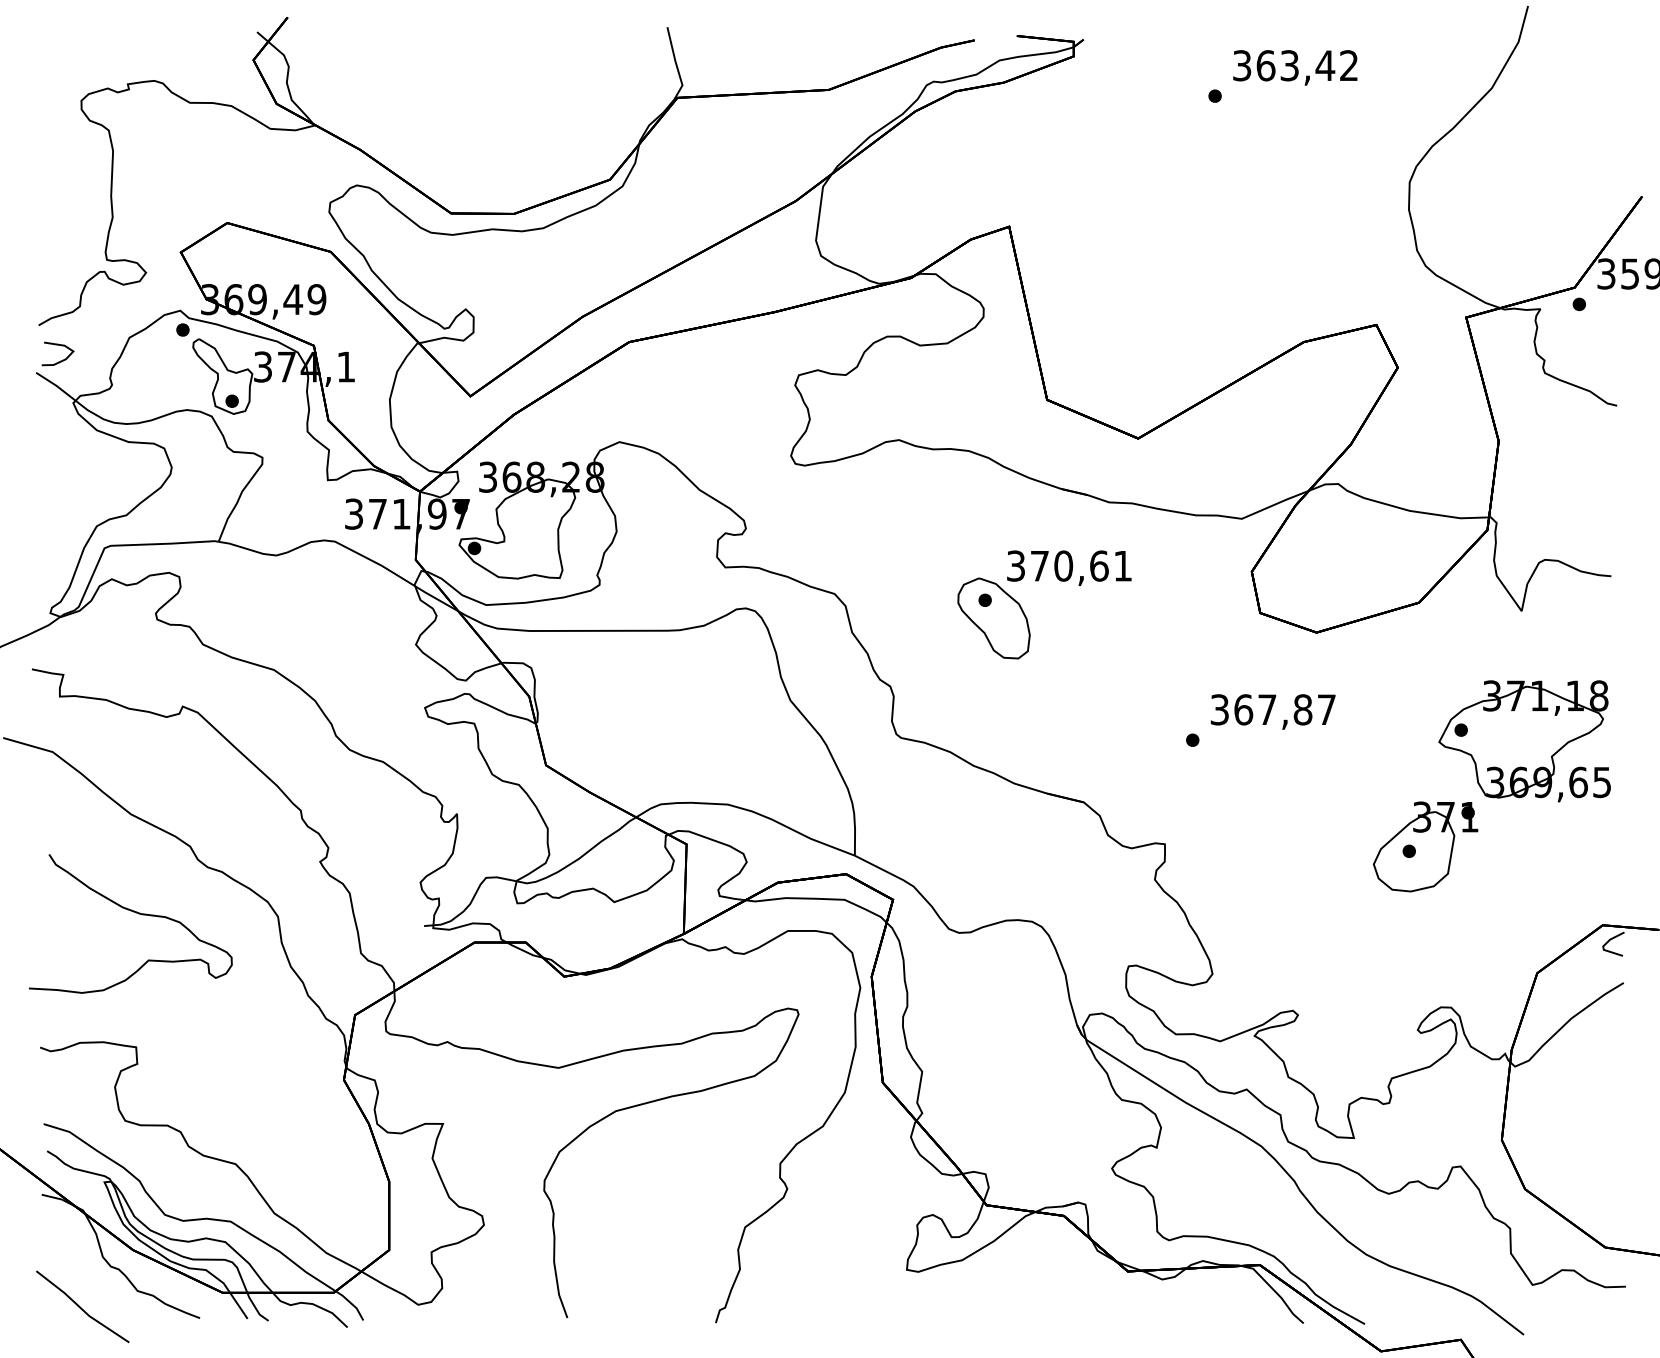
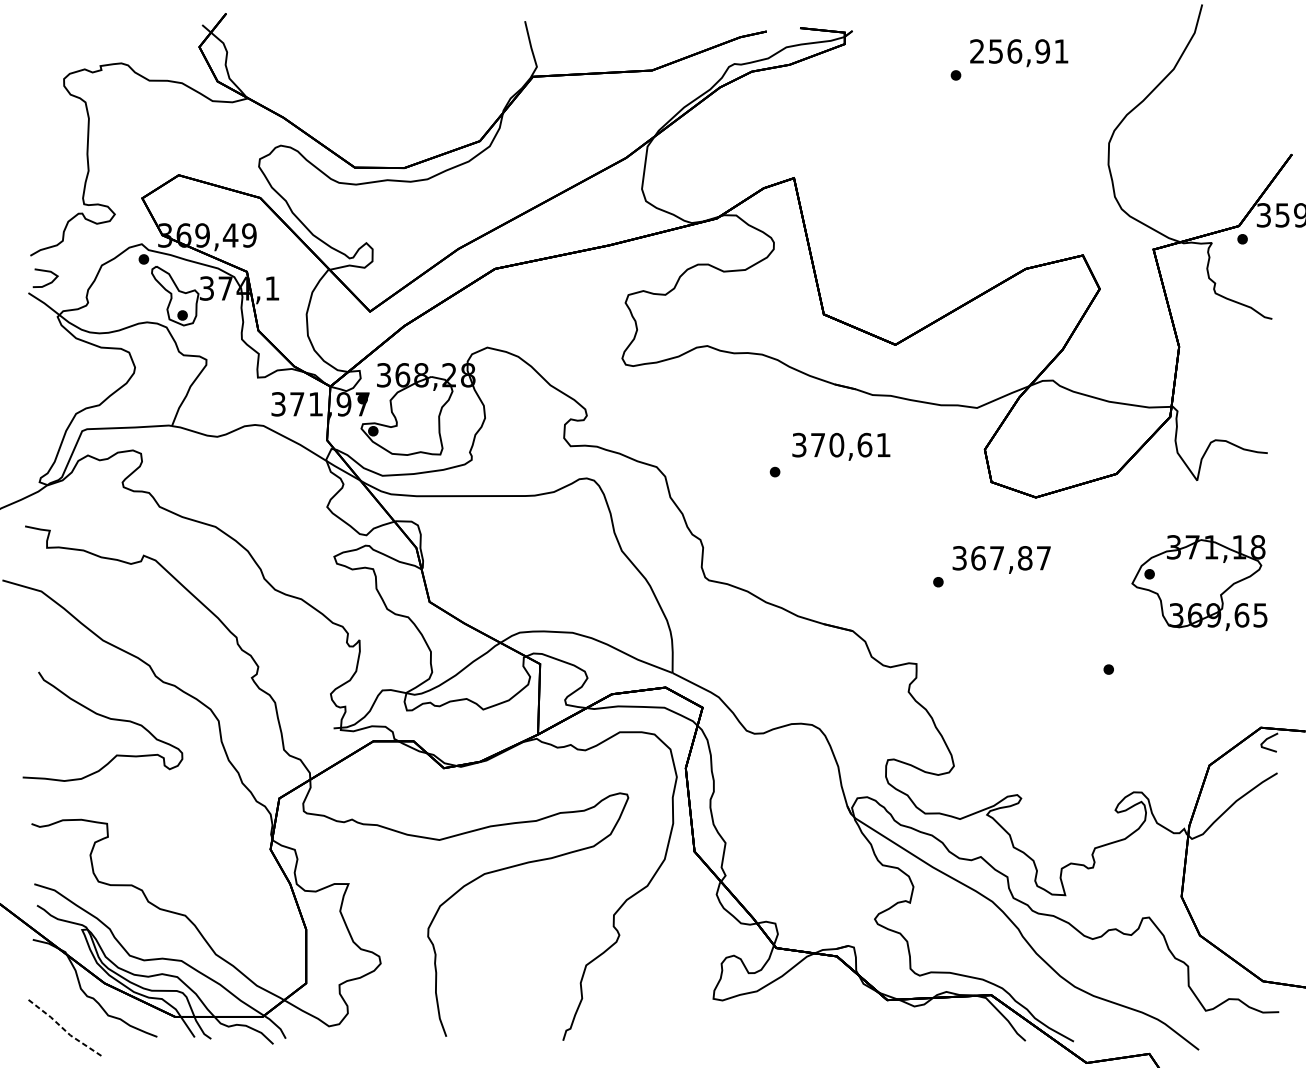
text: (1295, 65) -> (1019, 51), 363,42 -> 256,91
part: (993, 618) -> (781, 486), removed
part: (1425, 846) -> (1121, 665), removed
line: (81, 1308) -> (64, 1029), solid -> dashed

